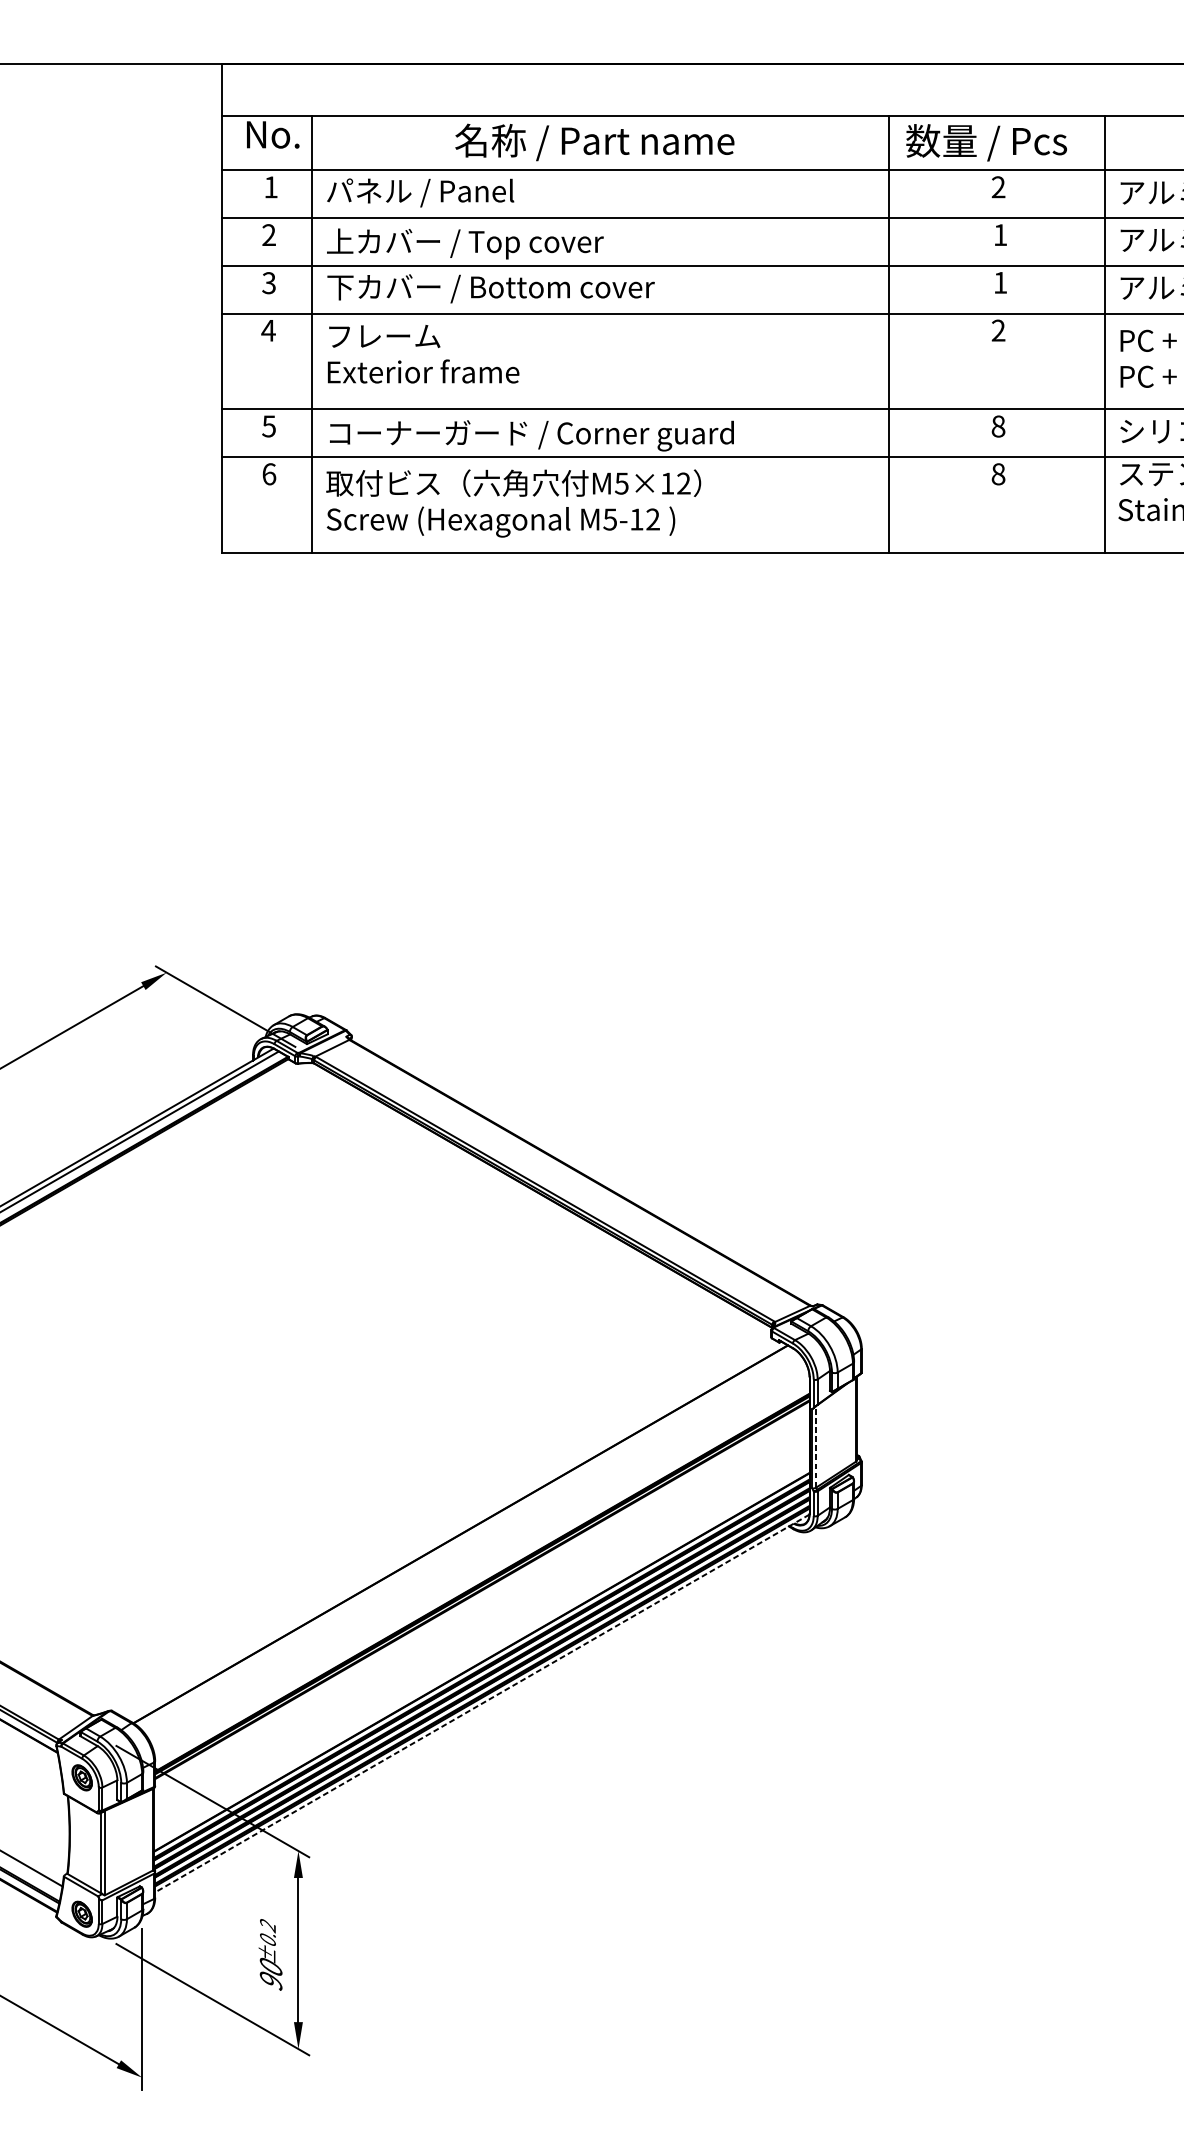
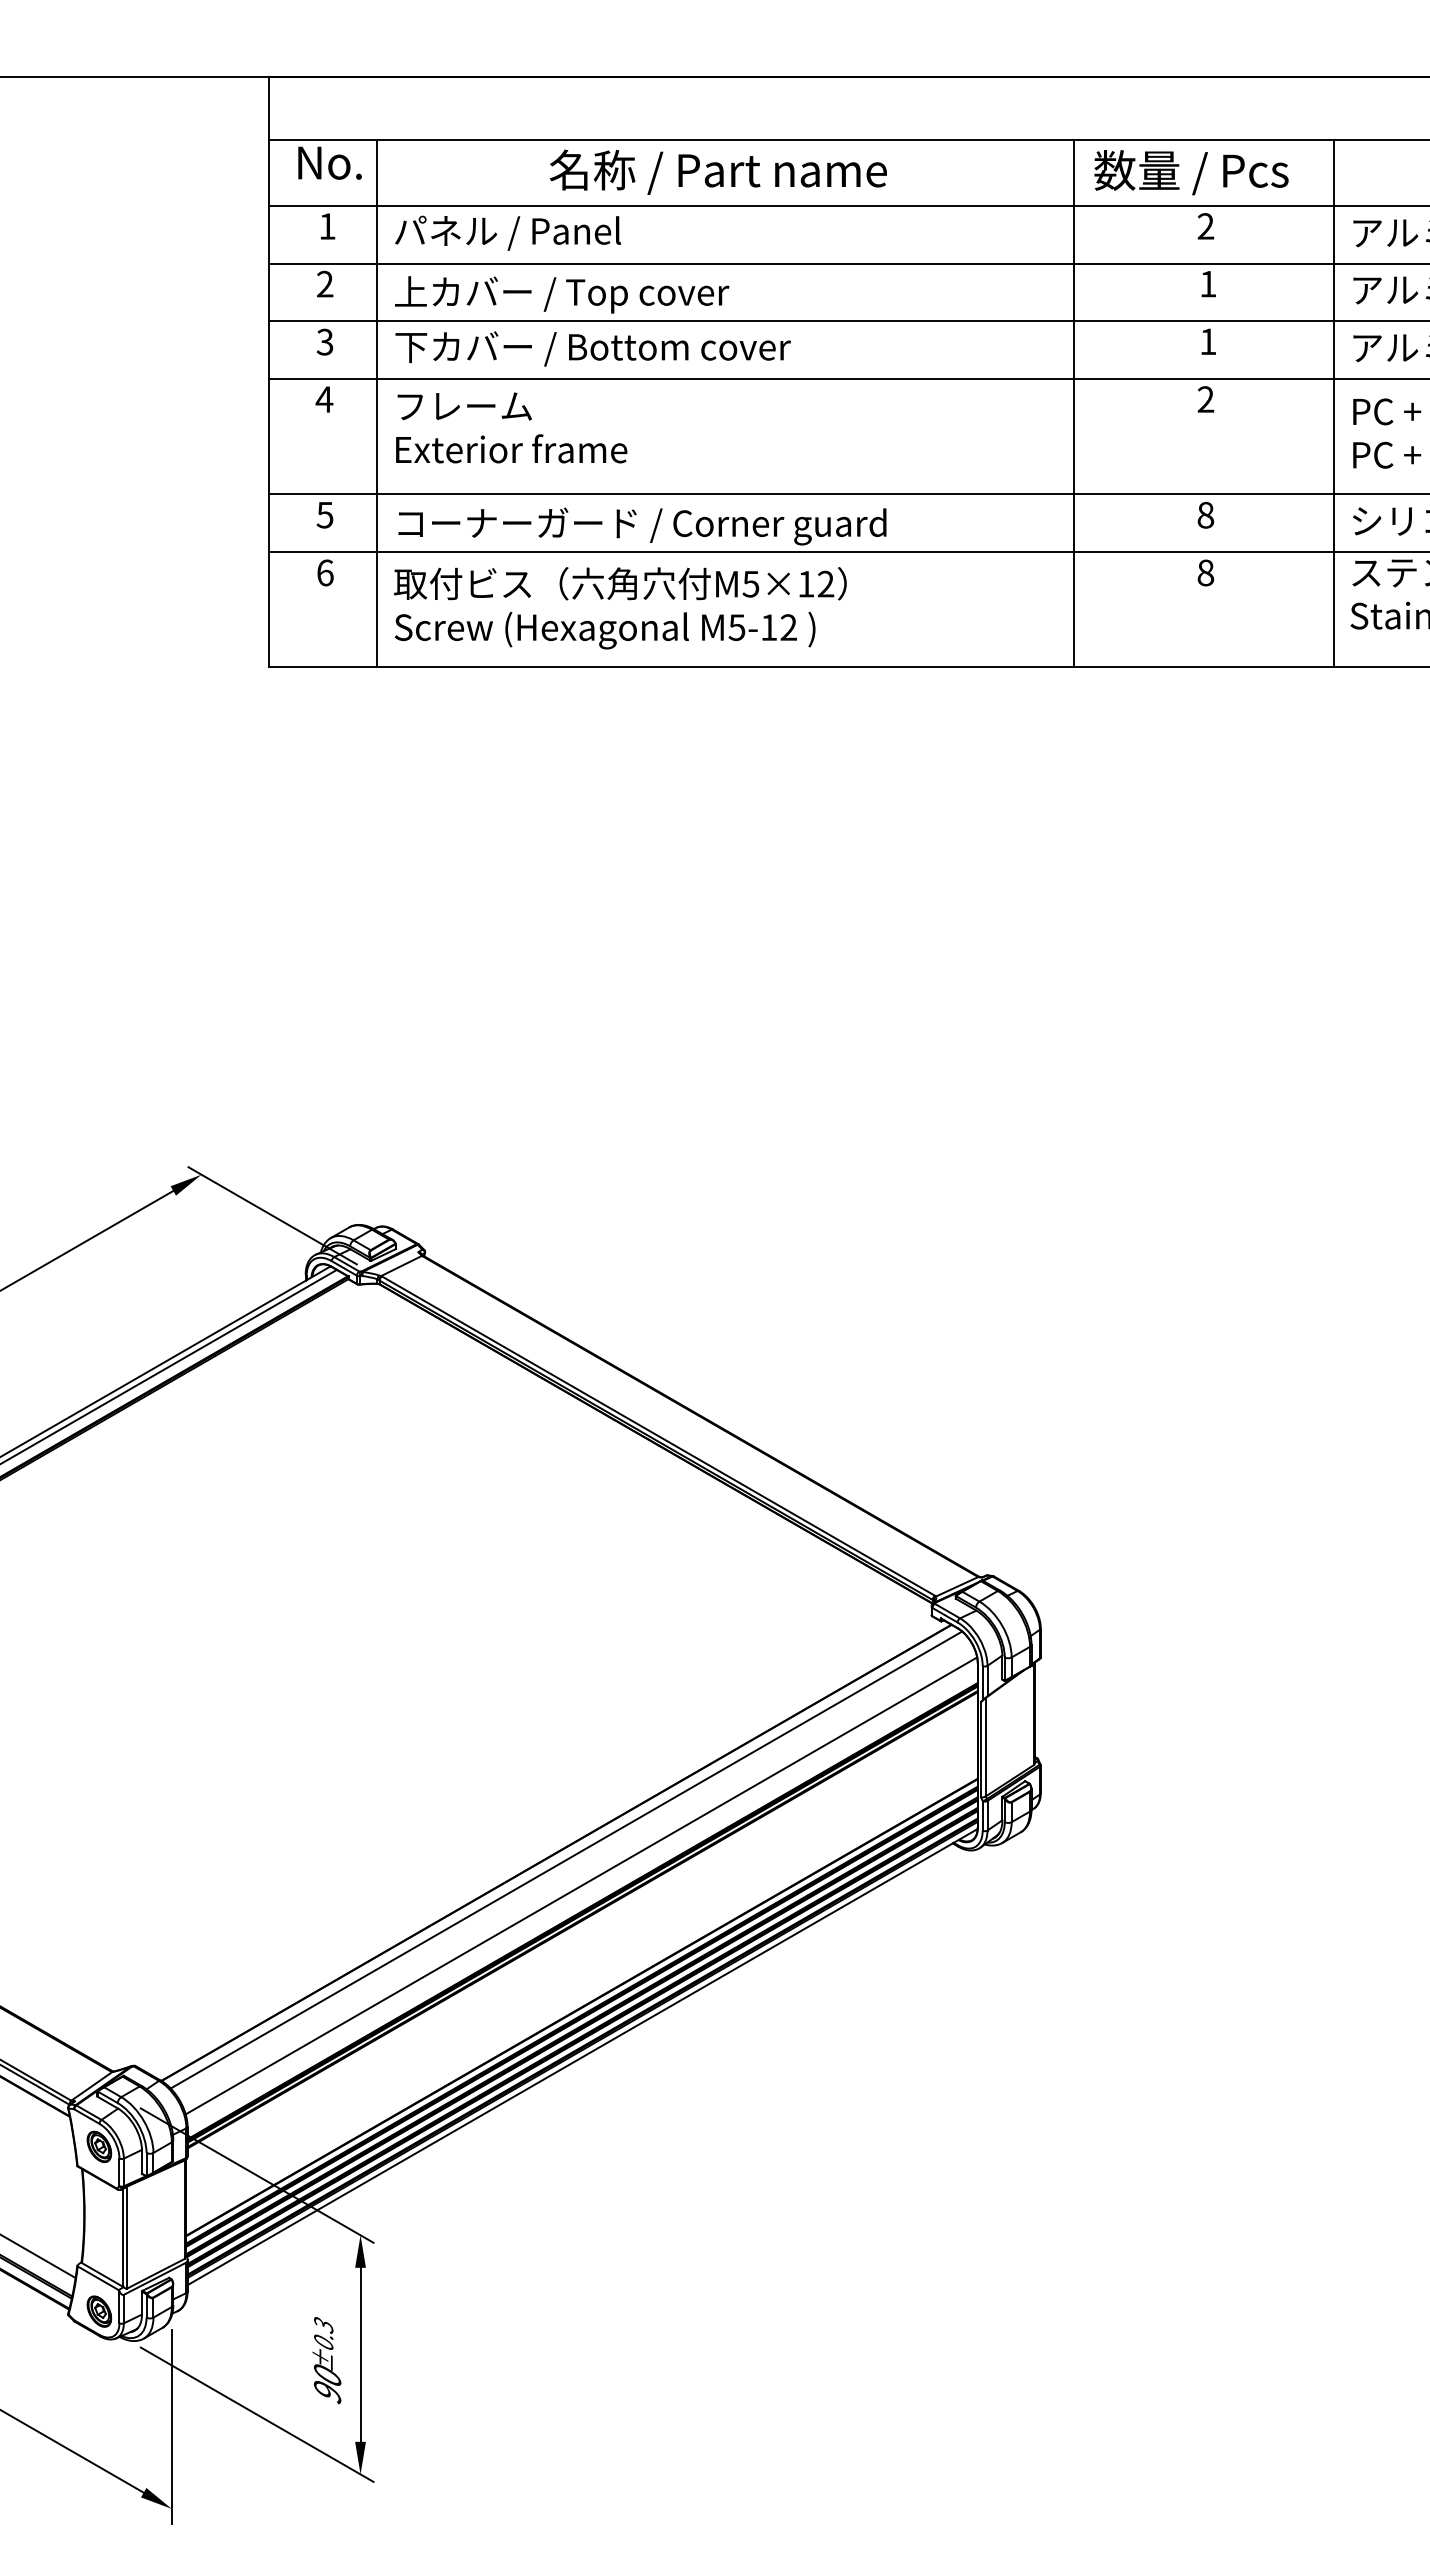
line: (816, 1446) -> (985, 1746), dashed -> solid
line: (469, 1539) -> (566, 1859), added
line: (481, 1561) -> (581, 1885), added
line: (482, 1703) -> (582, 2057), dashed -> solid
text: (267, 1925) -> (323, 2325), ±0.2 -> ±0.3

